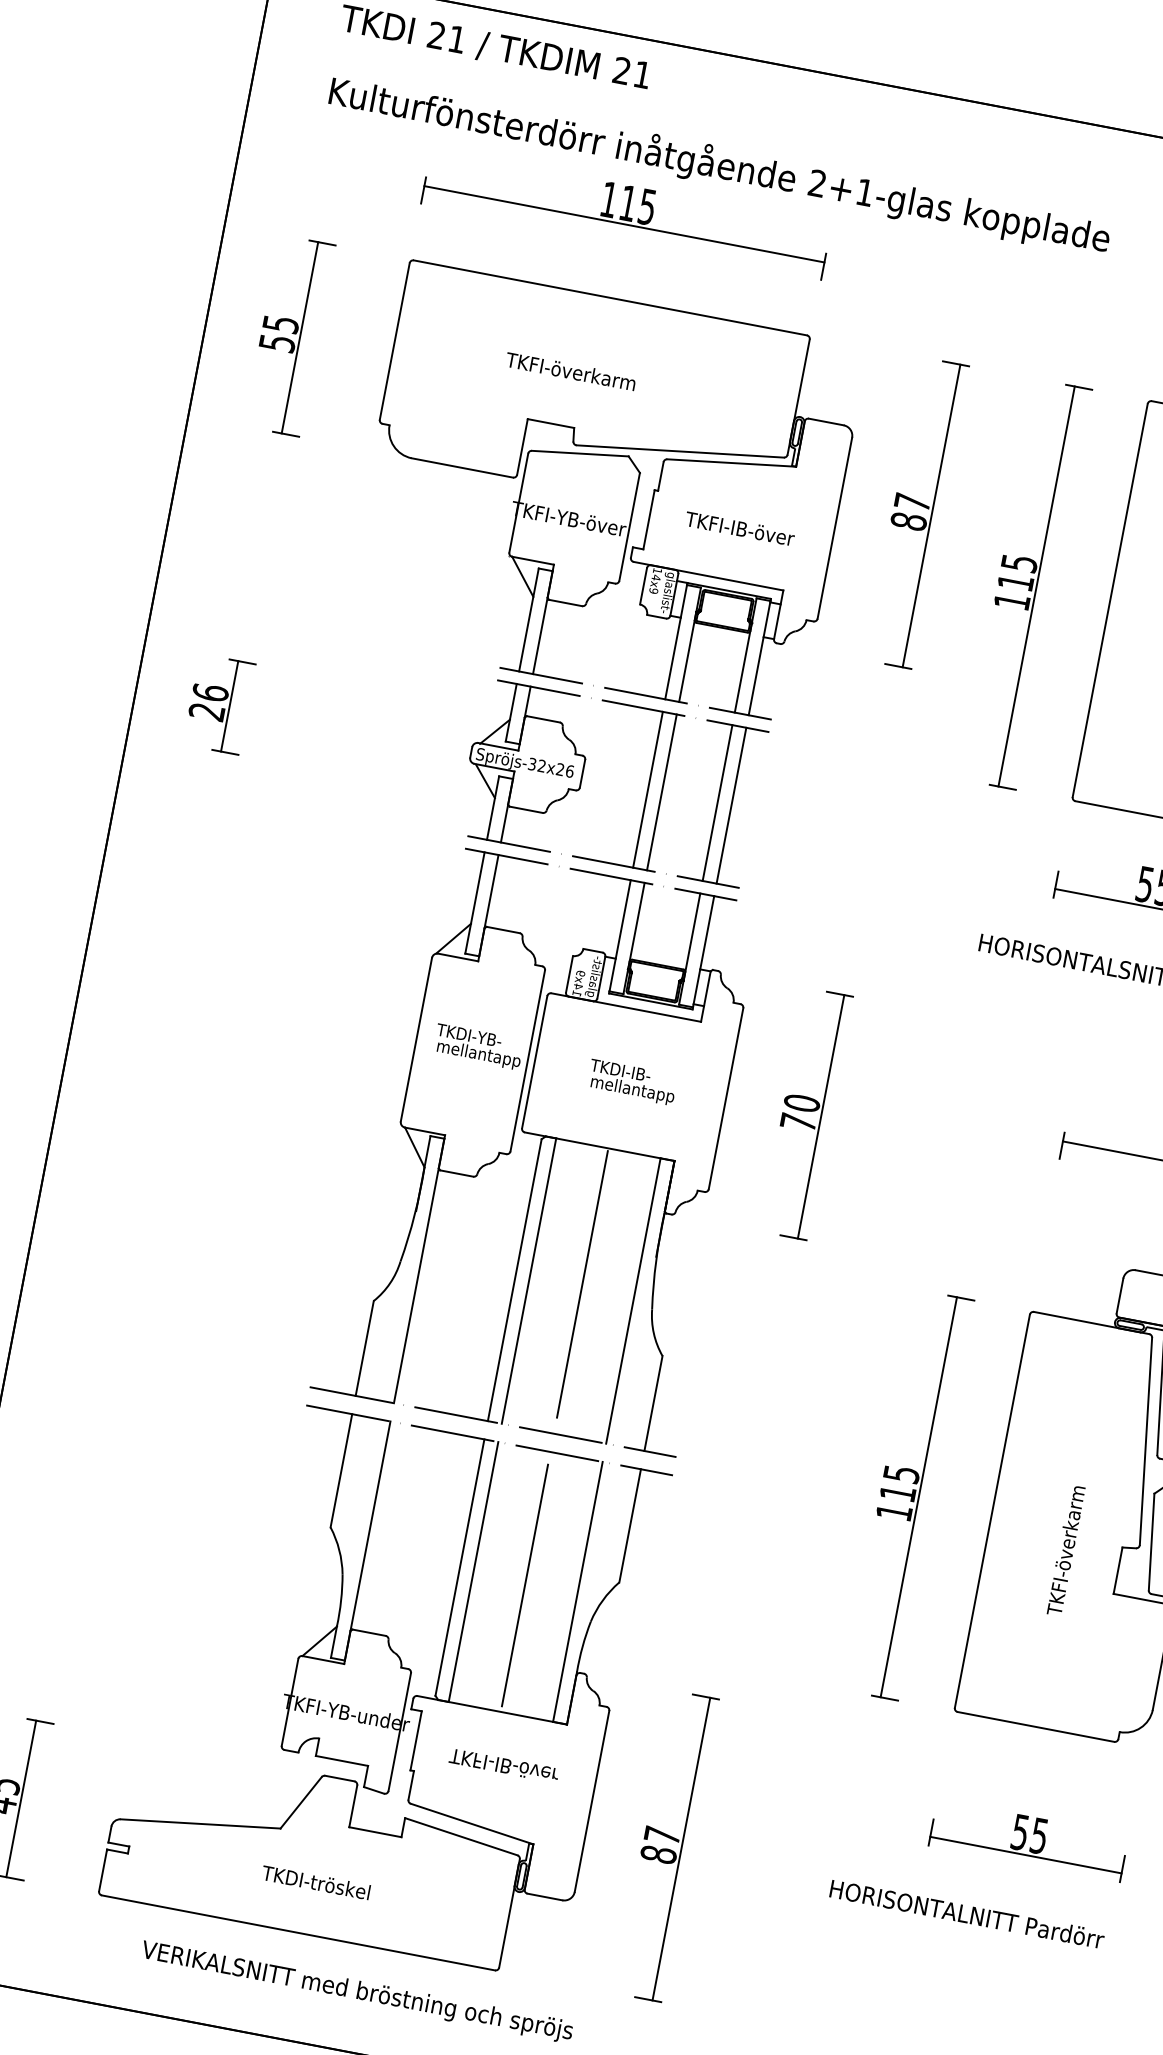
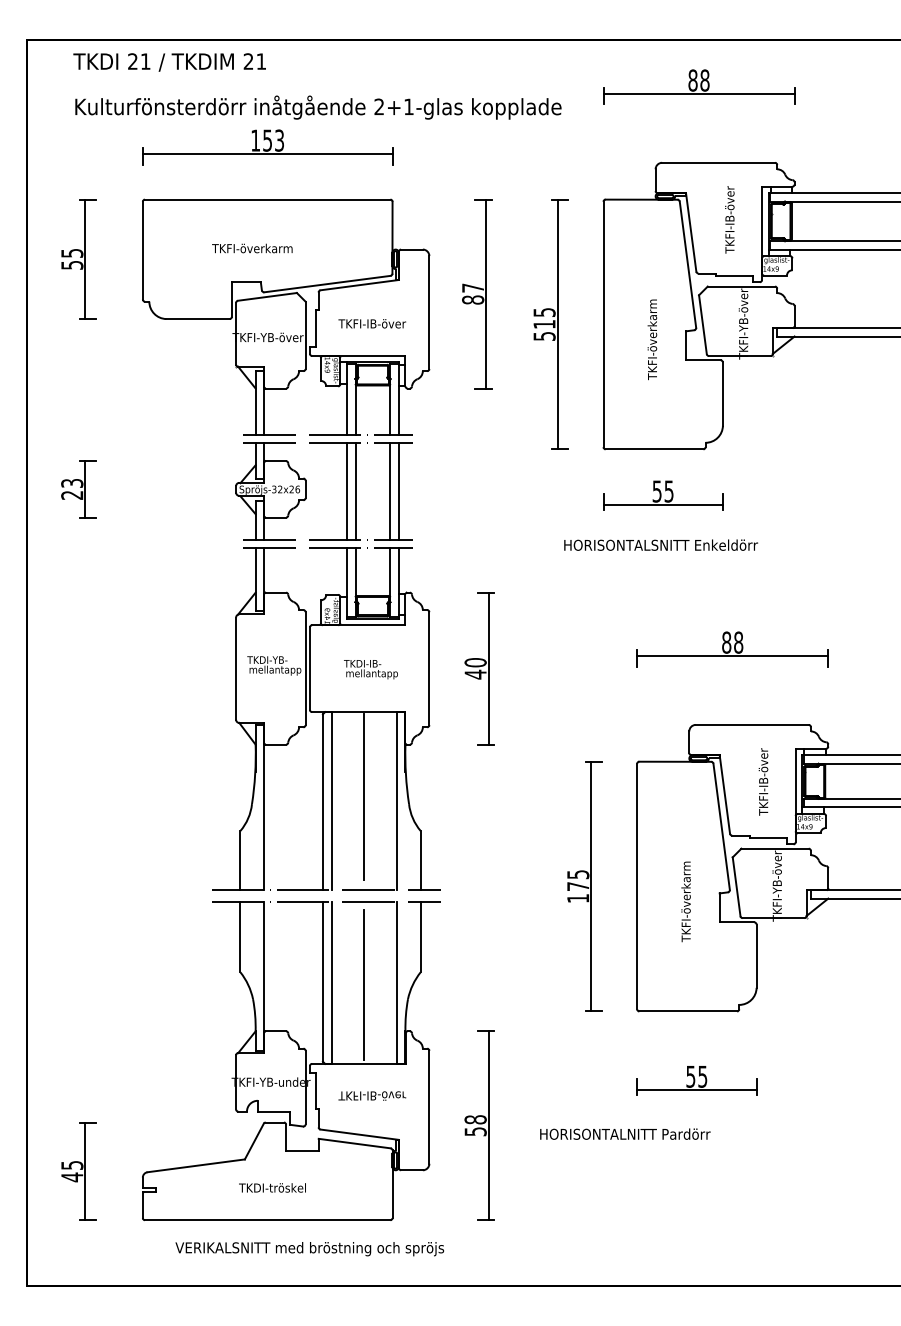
text: (637, 204) -> (273, 140), 115 -> 153
text: (1012, 601) -> (544, 336), 115 -> 515
text: (211, 691) -> (72, 482), 26 -> 23
text: (798, 1122) -> (475, 674), 70 -> 40
text: (896, 1492) -> (577, 886), 115 -> 175
text: (660, 1844) -> (475, 1125), 87 -> 58
text: (967, 1913) -> (625, 1133), moved

